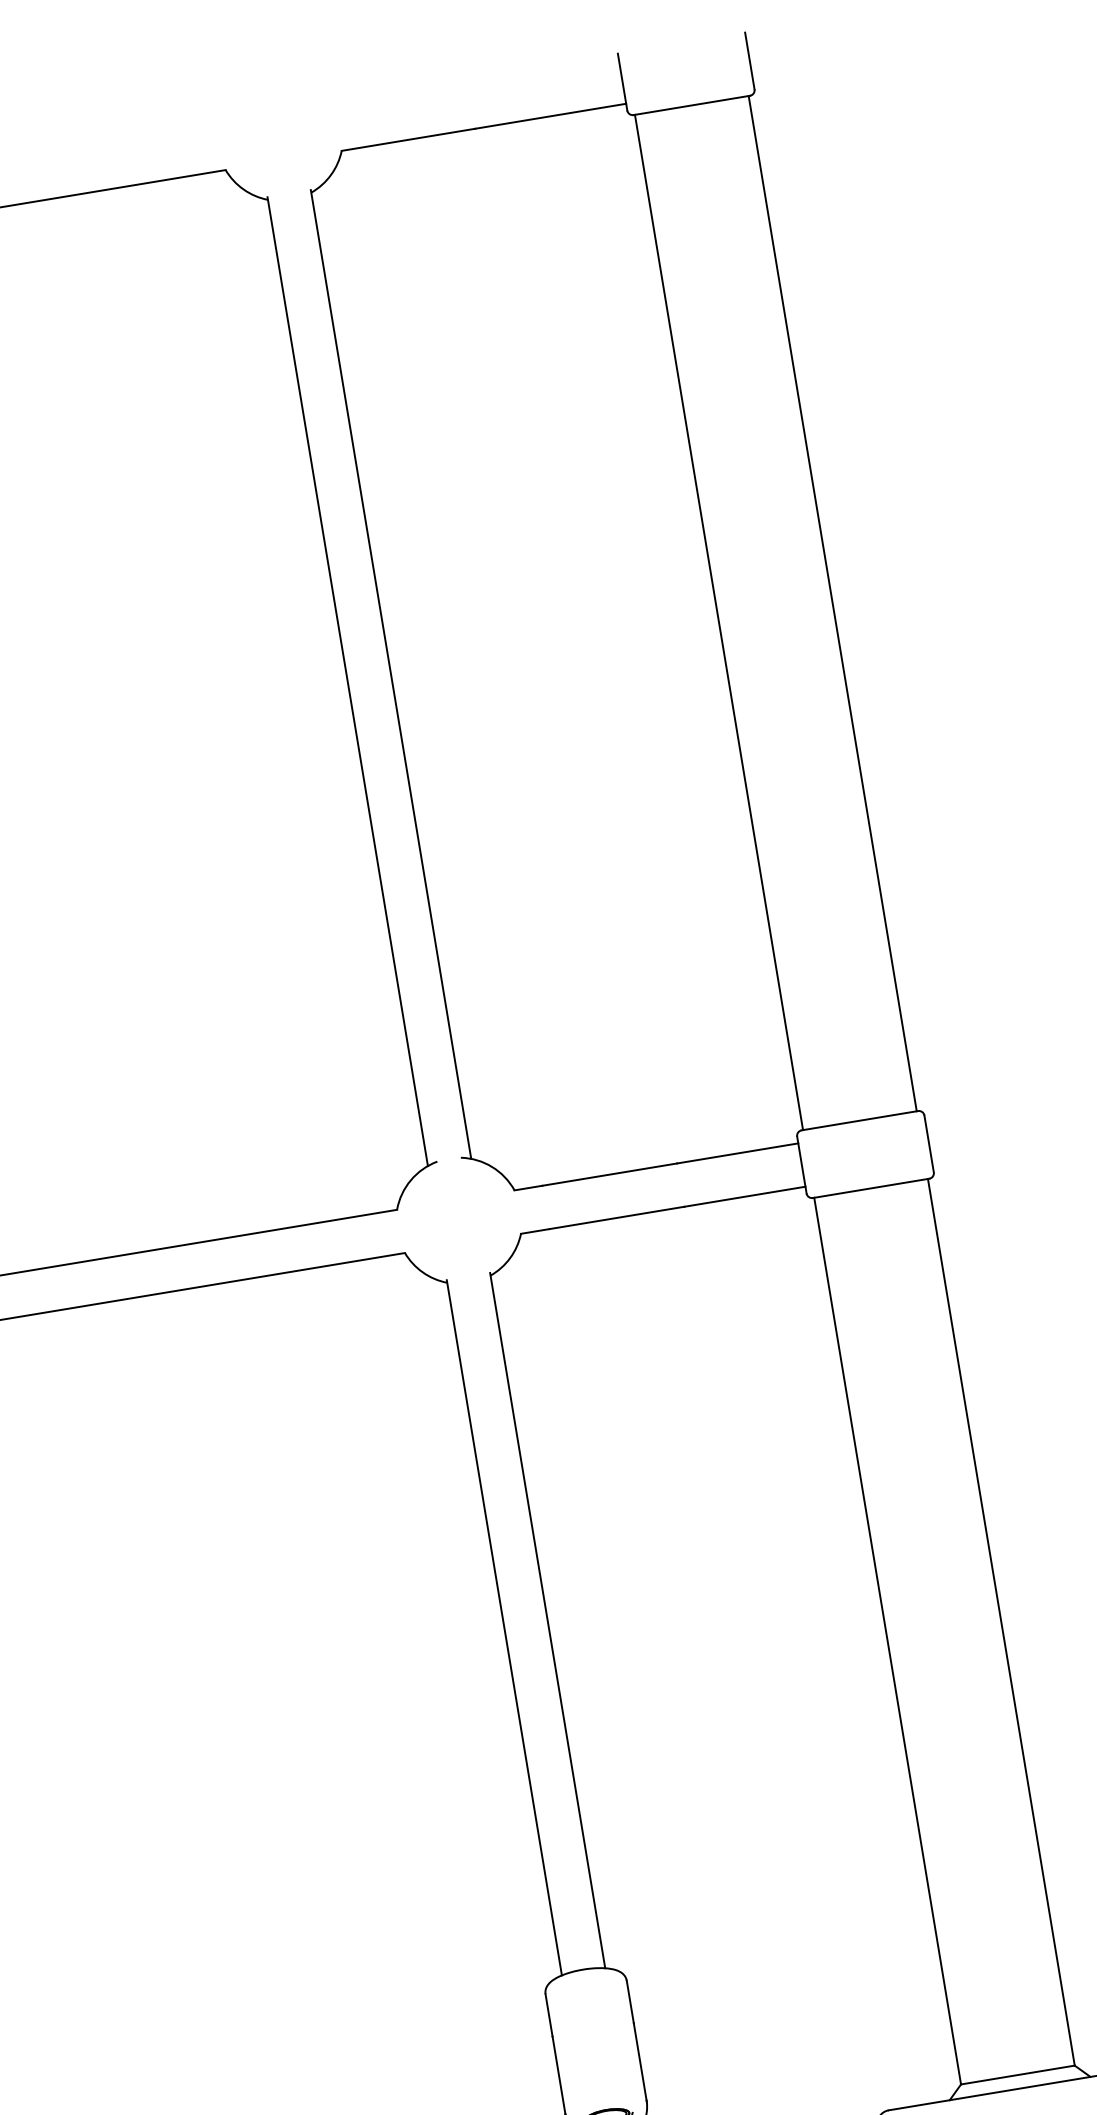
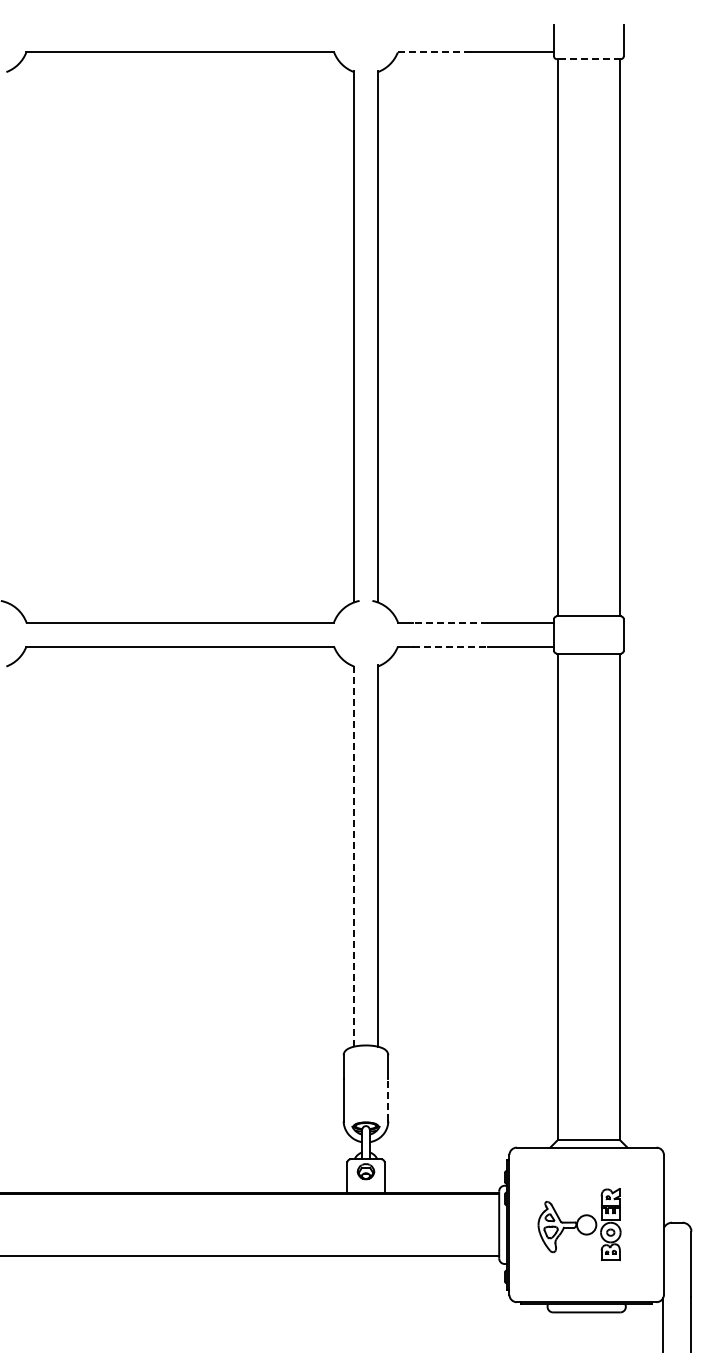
line: (691, 106) -> (588, 59), solid -> dashed
line: (408, 139) -> (434, 52), solid -> dashed
line: (608, 1175) -> (449, 623), solid -> dashed
line: (616, 1217) -> (450, 646), solid -> dashed
line: (504, 1626) -> (354, 855), solid -> dashed
line: (640, 2061) -> (388, 1099), solid -> dashed

